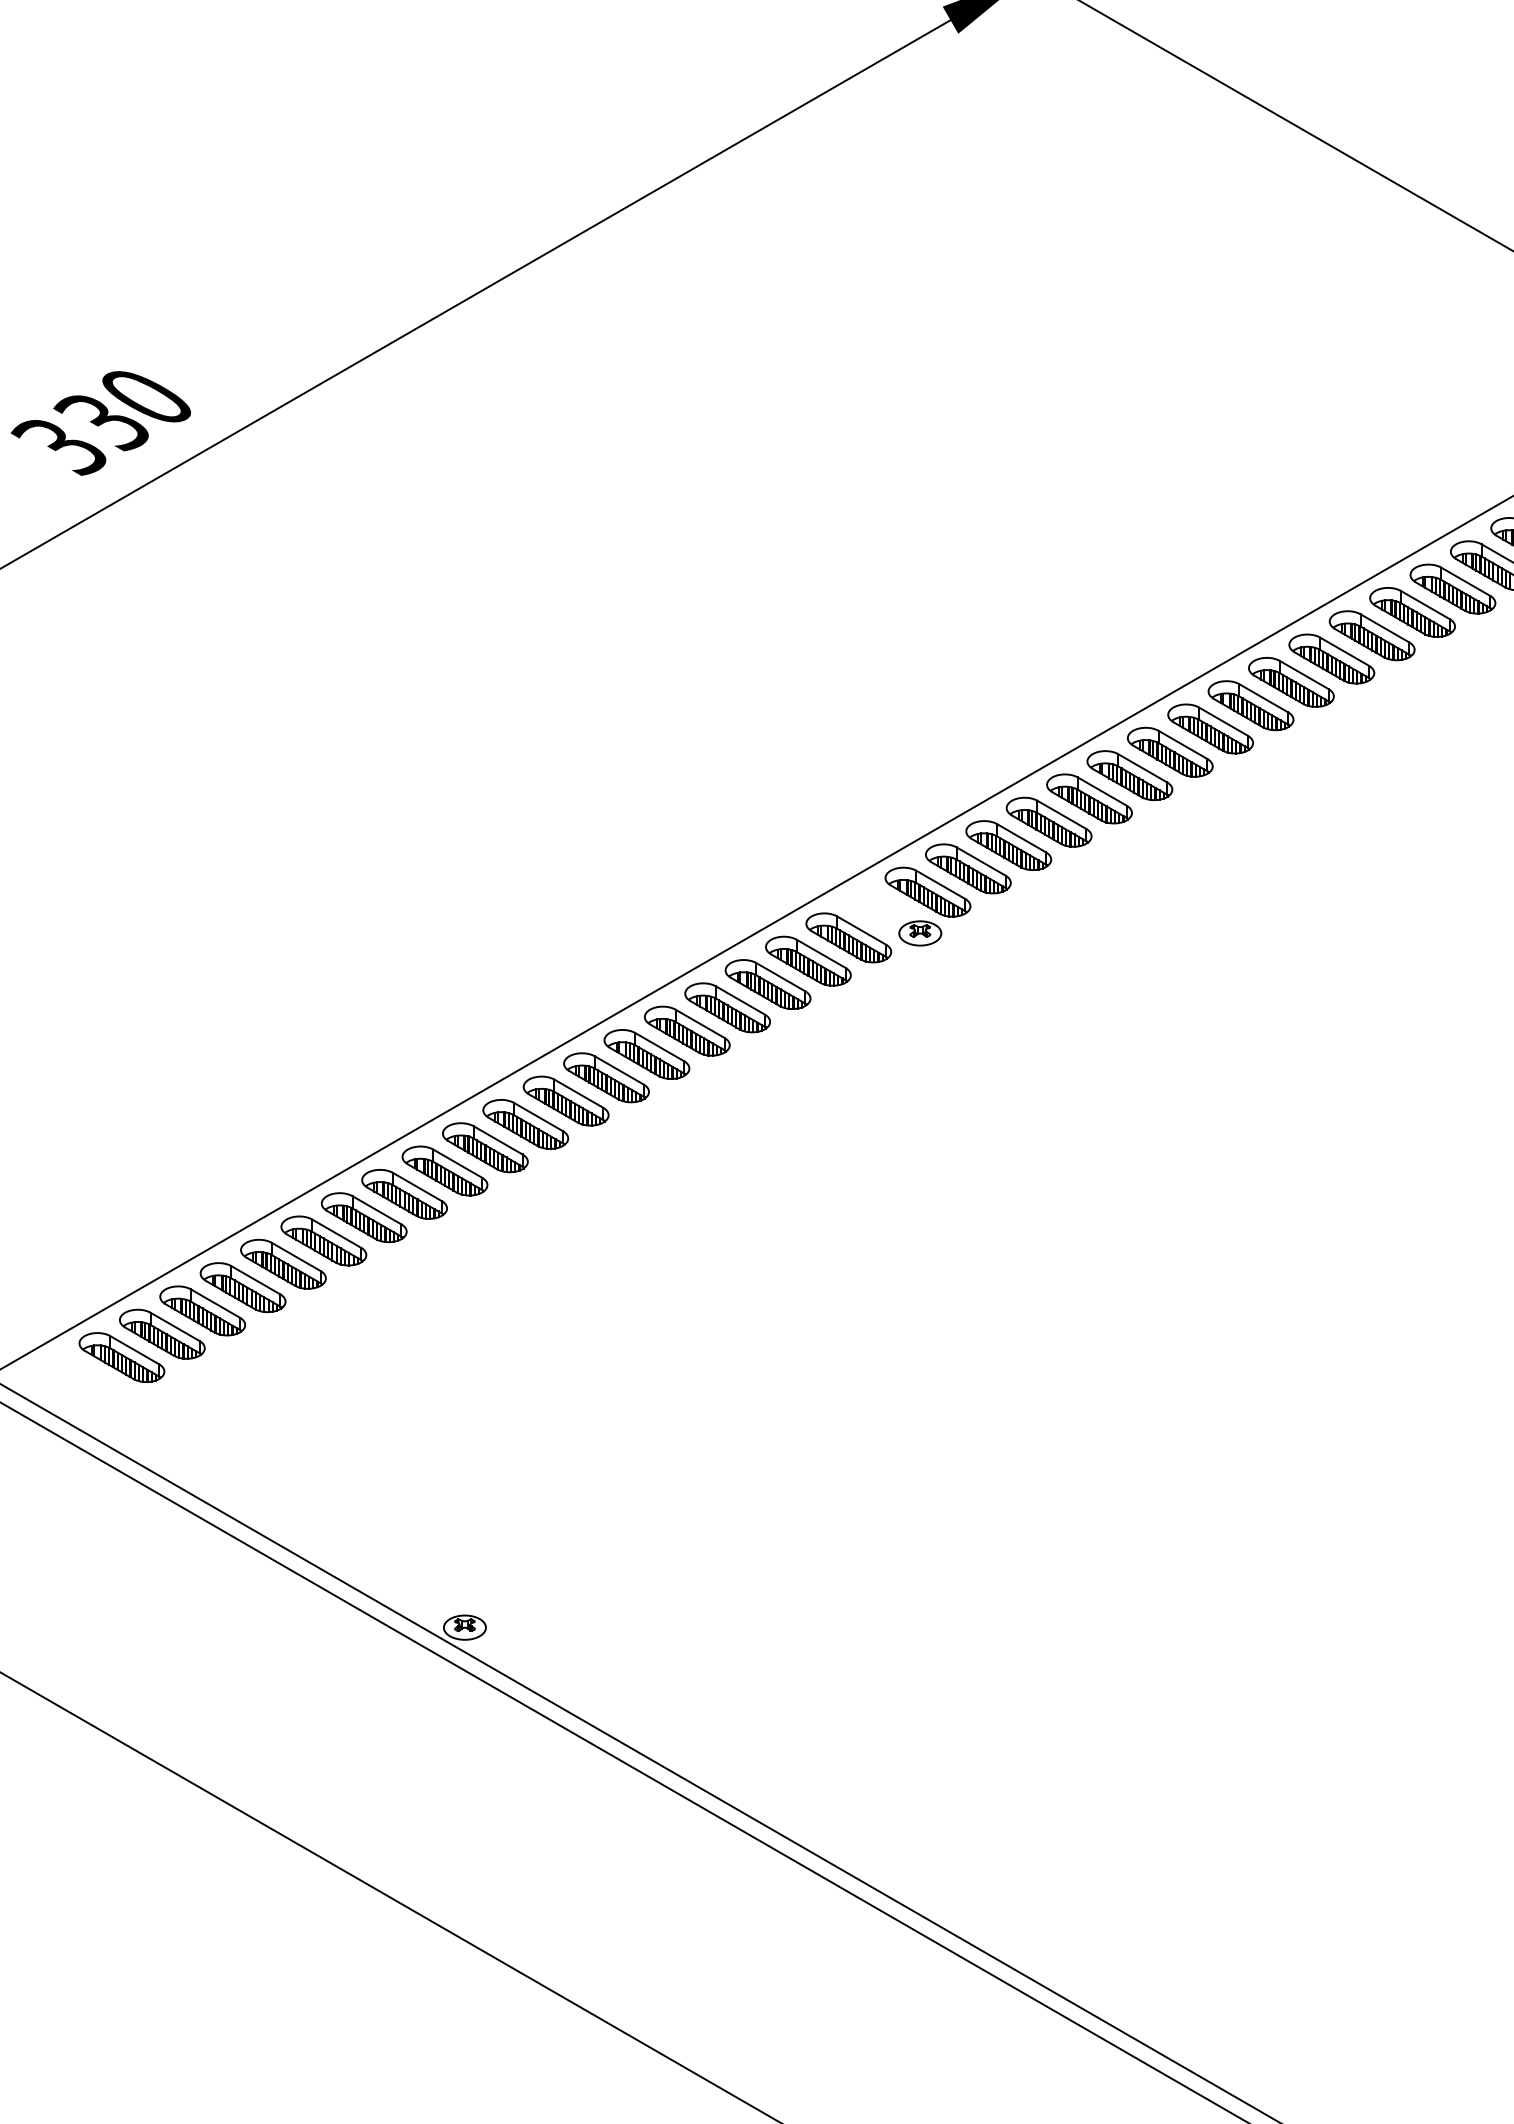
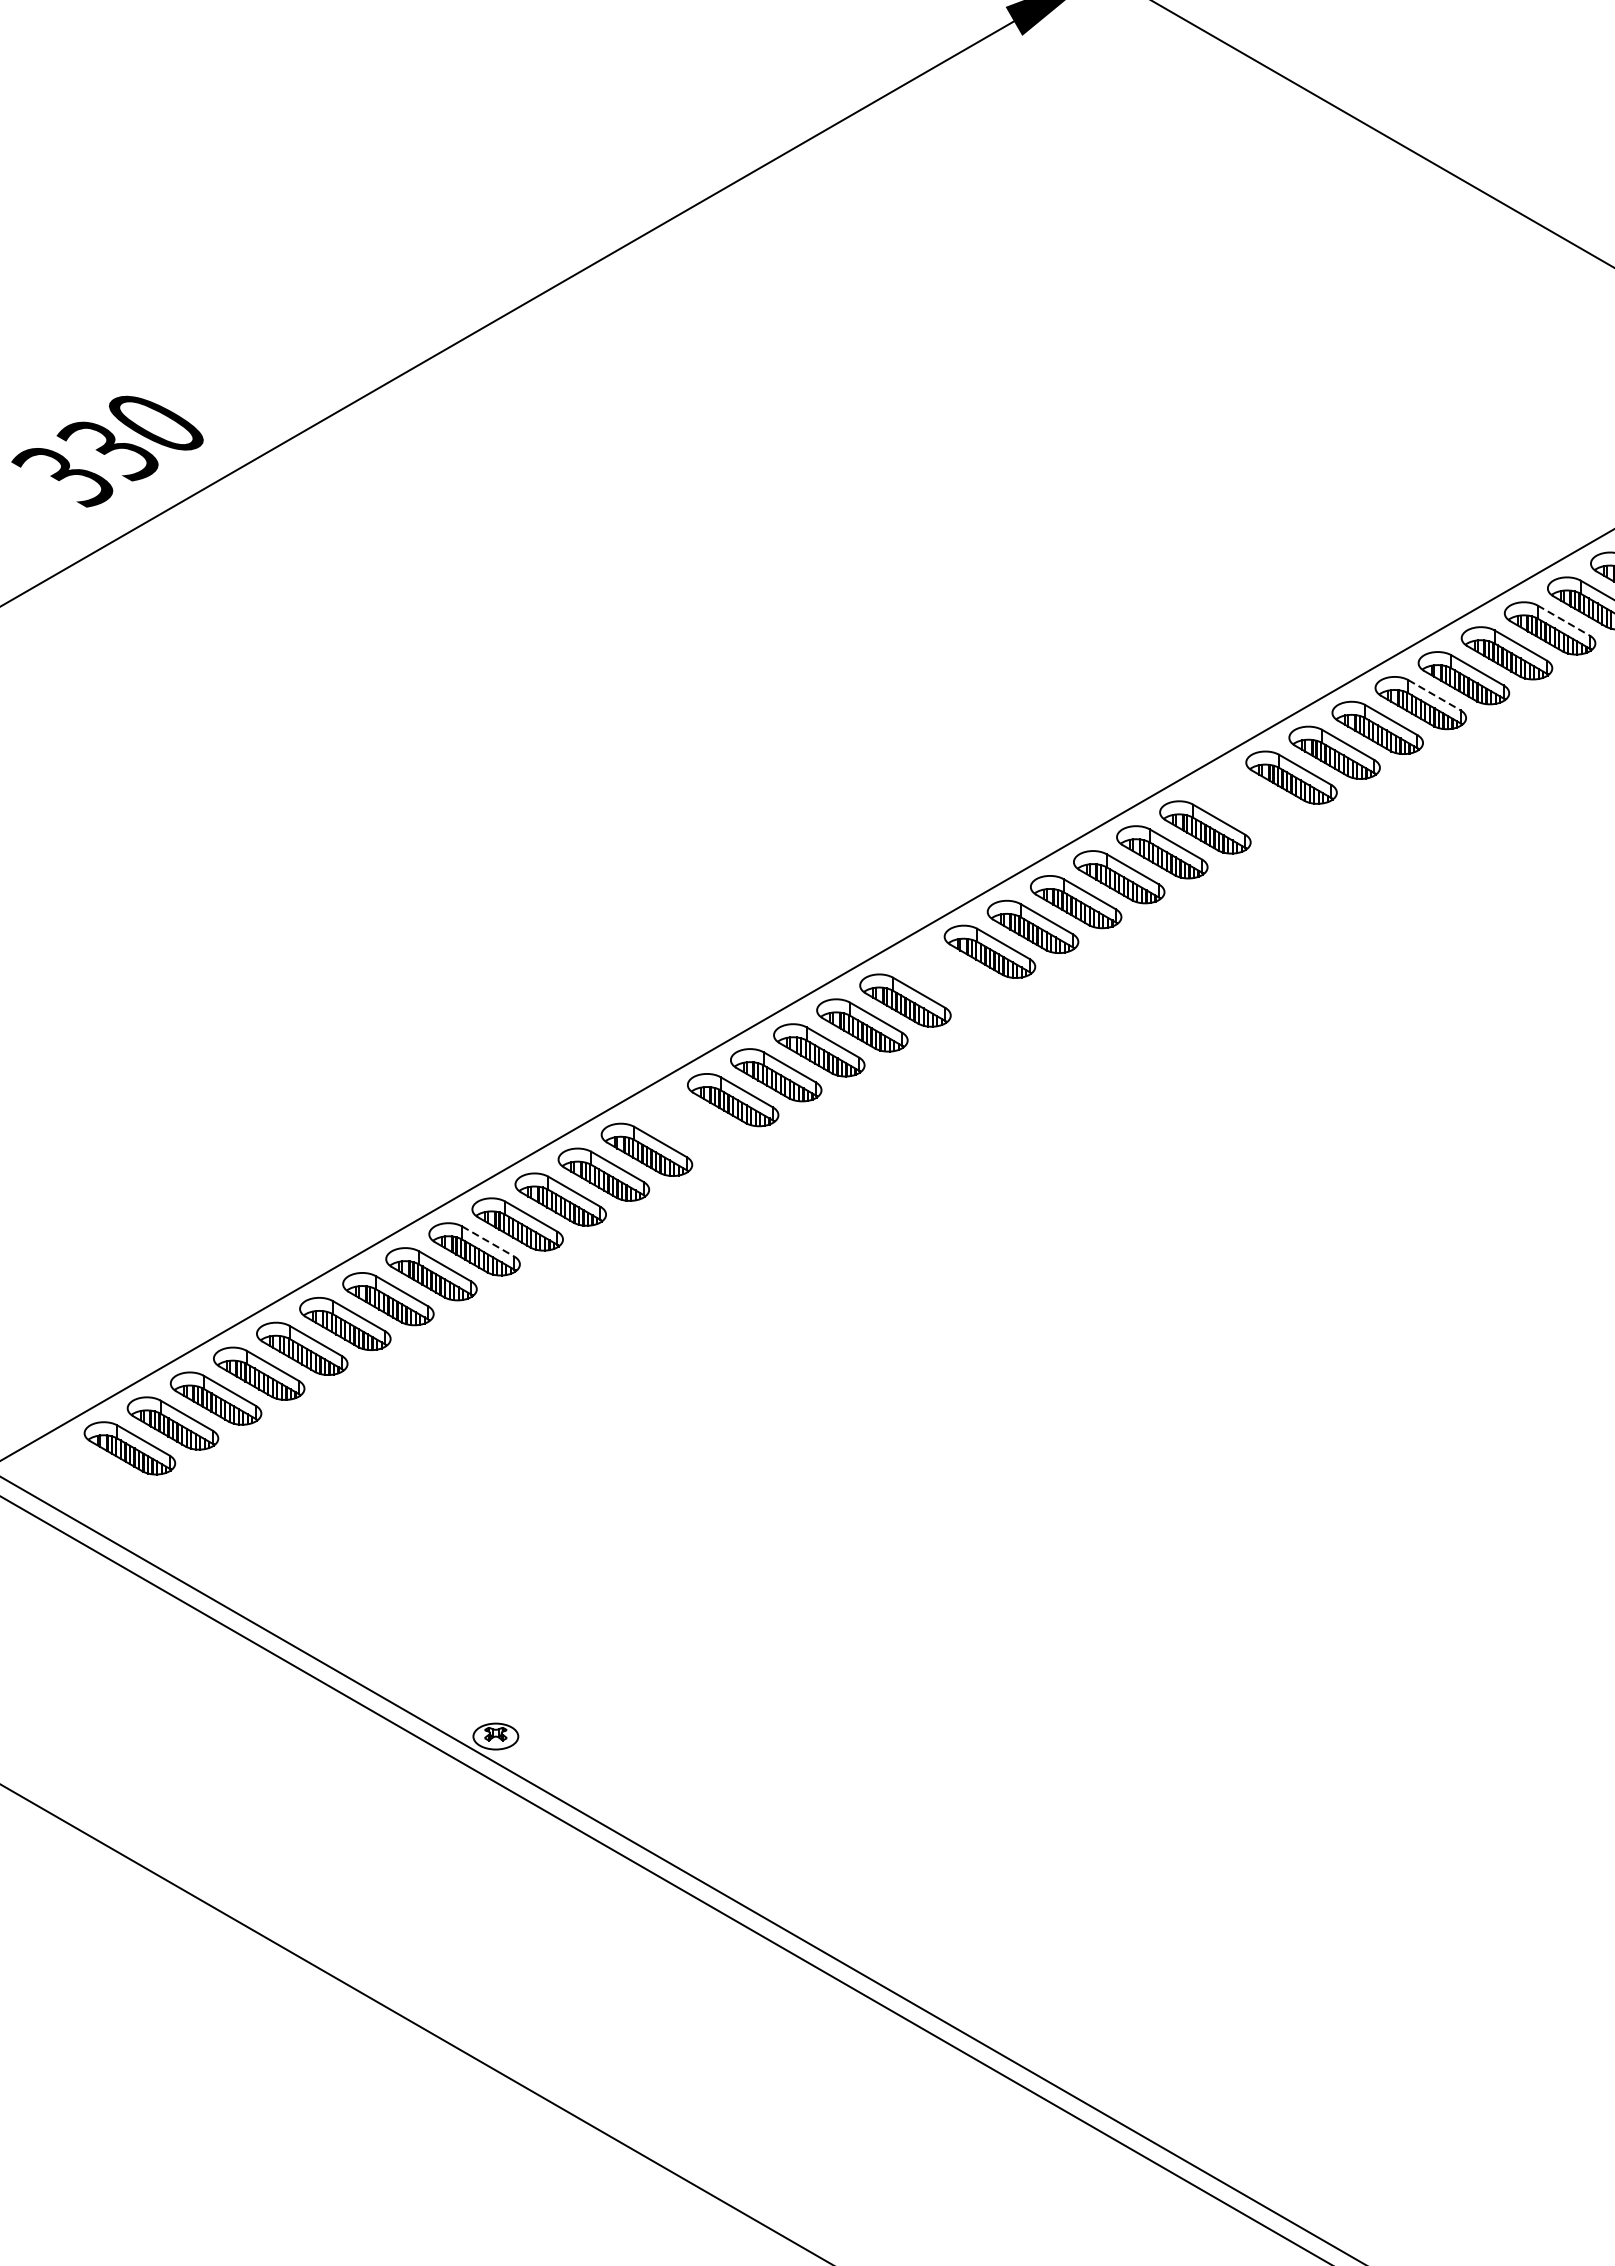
line: (1466, 582) -> (1564, 621), solid -> dashed
line: (1345, 651) -> (1435, 694), solid -> dashed
part: (1170, 751) -> (1248, 801), removed
part: (920, 933) -> (981, 995), removed
part: (646, 1054) -> (689, 1124), removed
line: (458, 1163) -> (489, 1241), solid -> dashed

